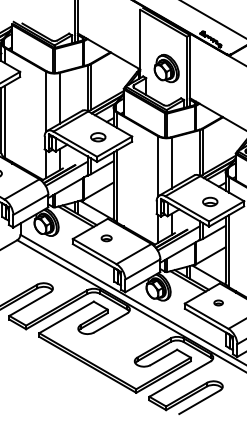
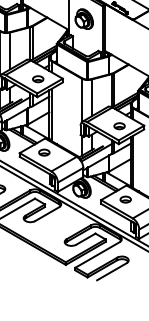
part: (166, 68) -> (84, 19), moved
part: (106, 238) -> (44, 152), size x1.43
part: (218, 302) -> (125, 199), size x1.67

